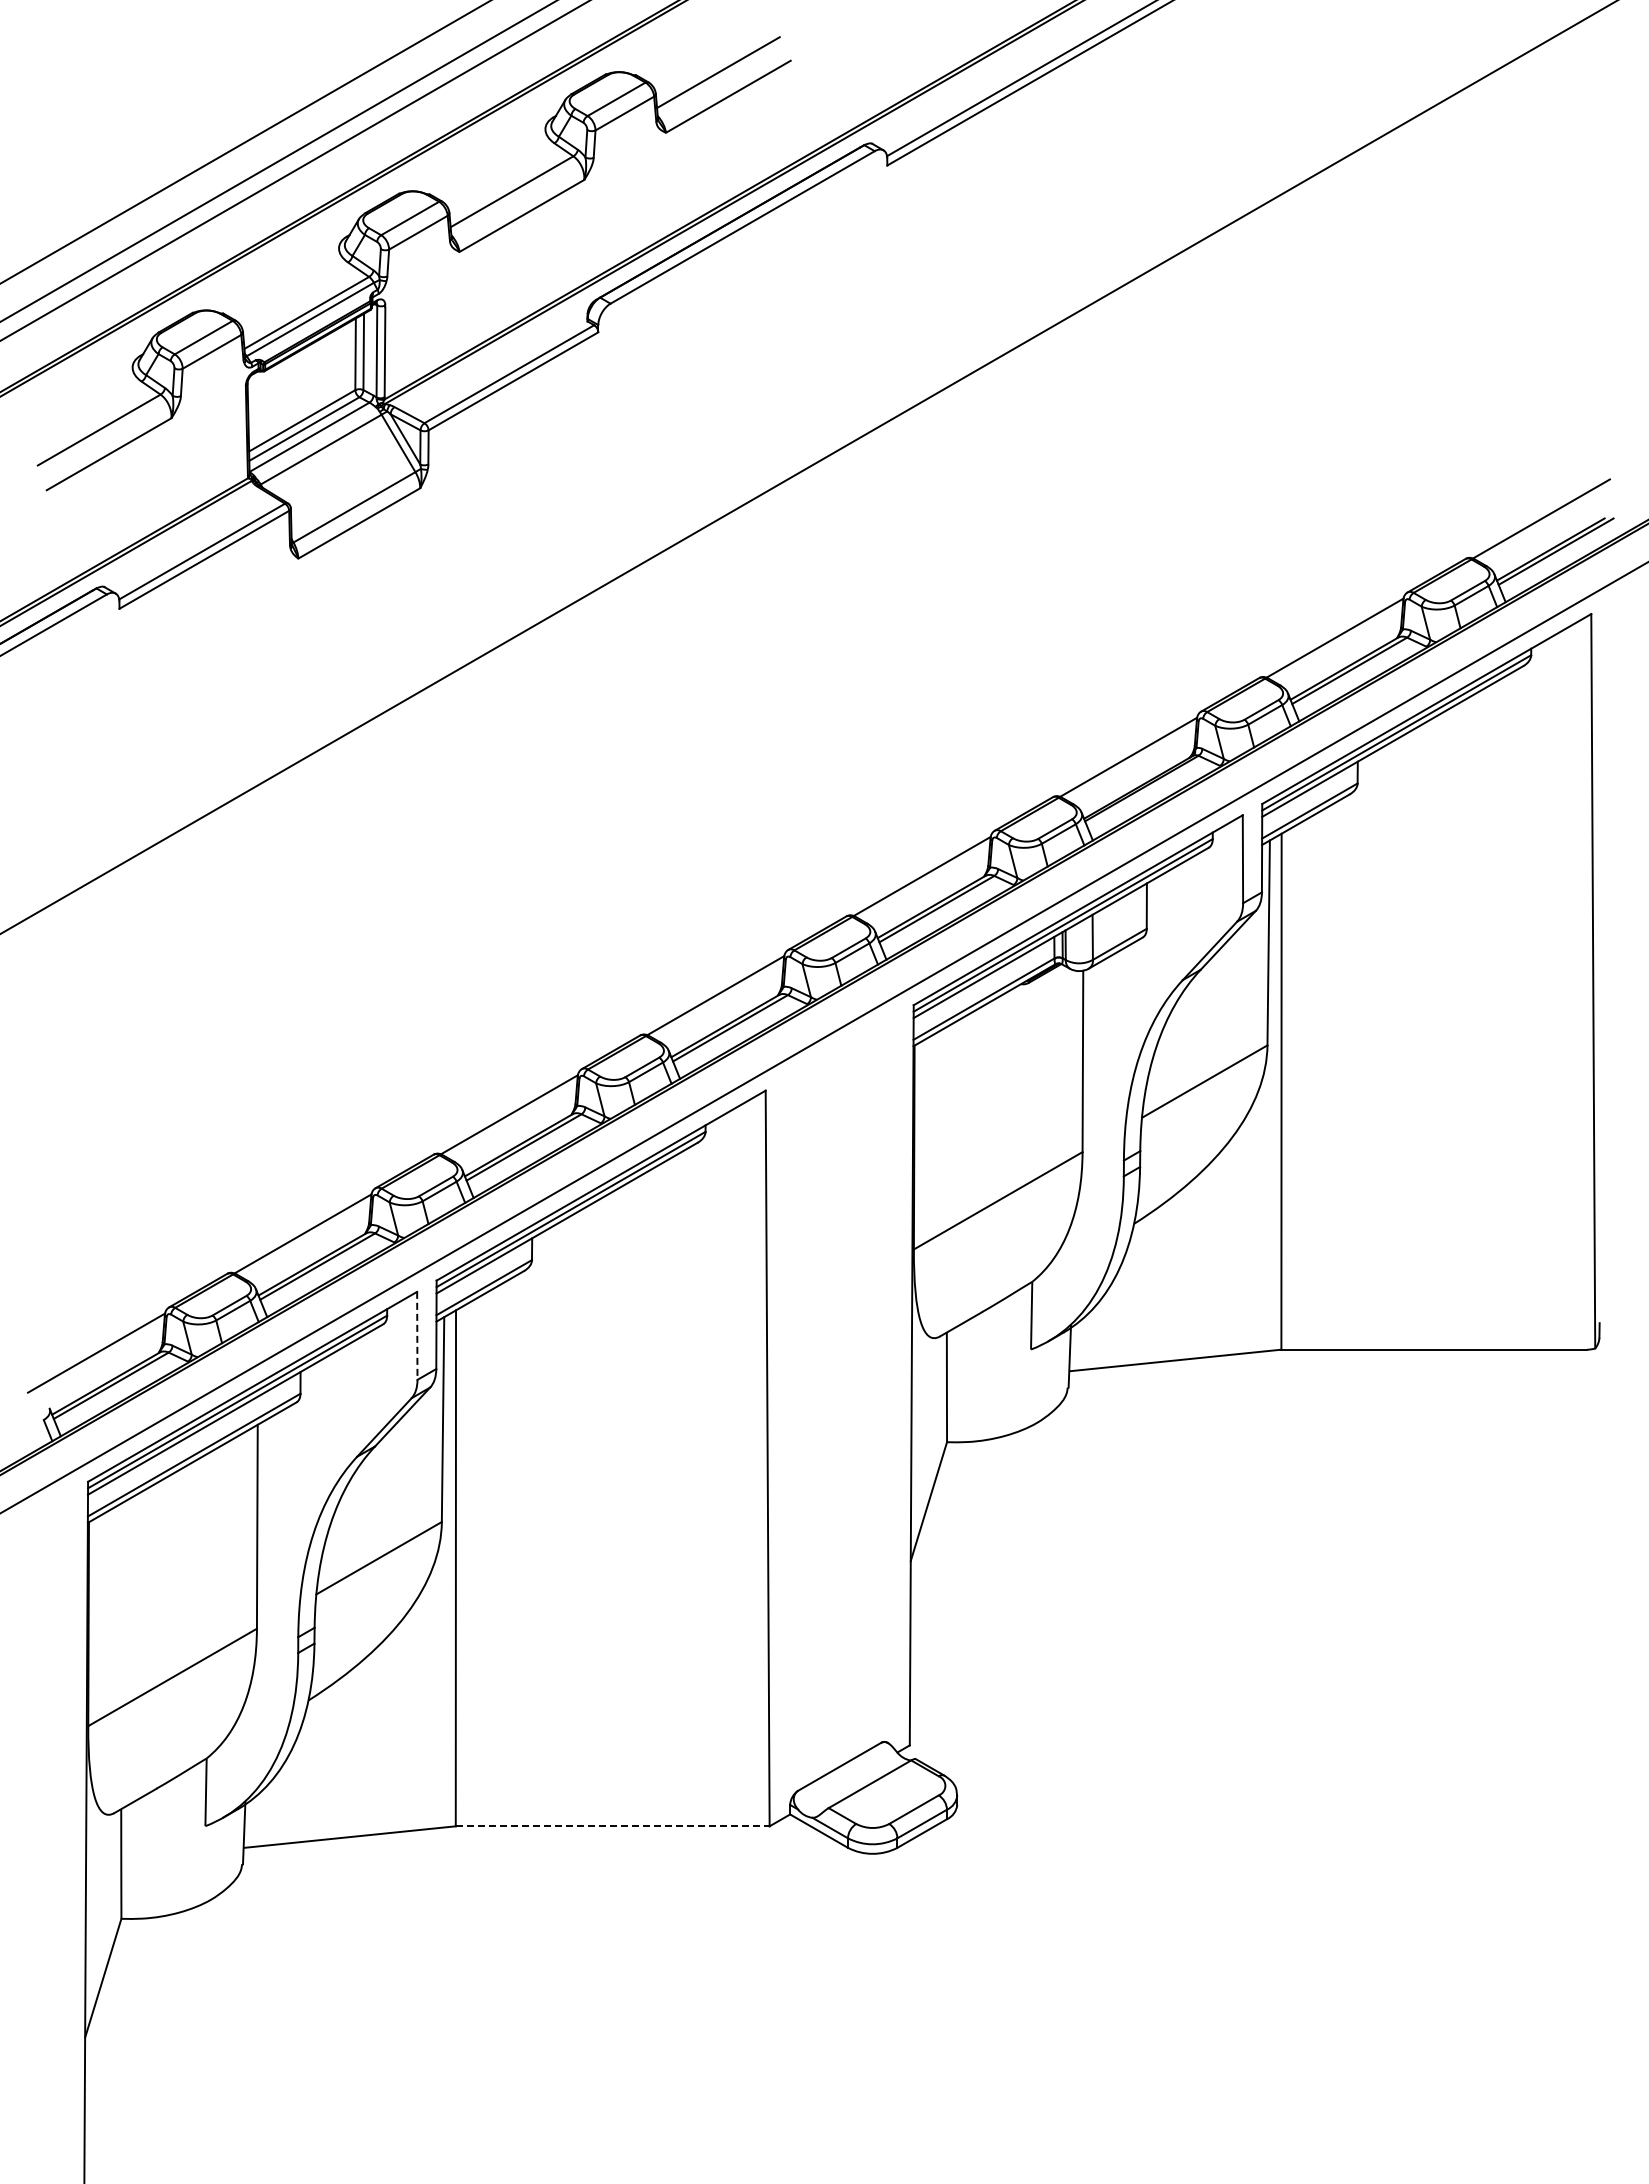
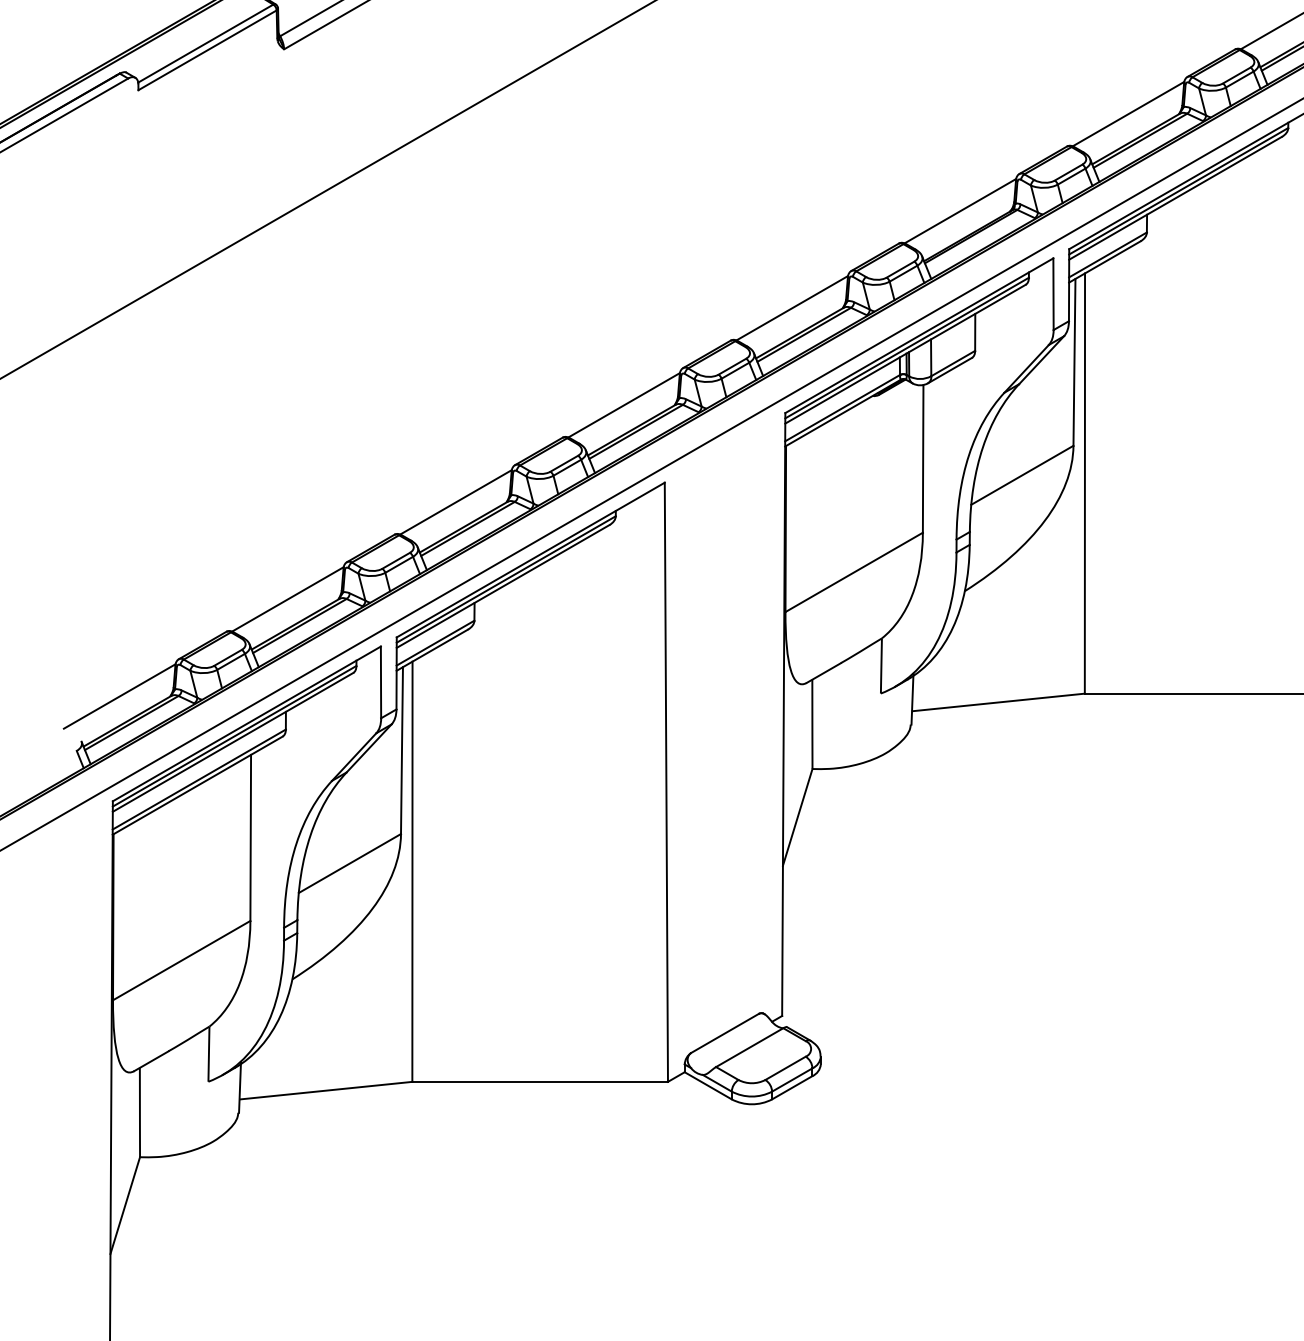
line: (417, 1336) -> (381, 682), dashed -> solid
line: (612, 1826) -> (540, 1082), dashed -> solid

